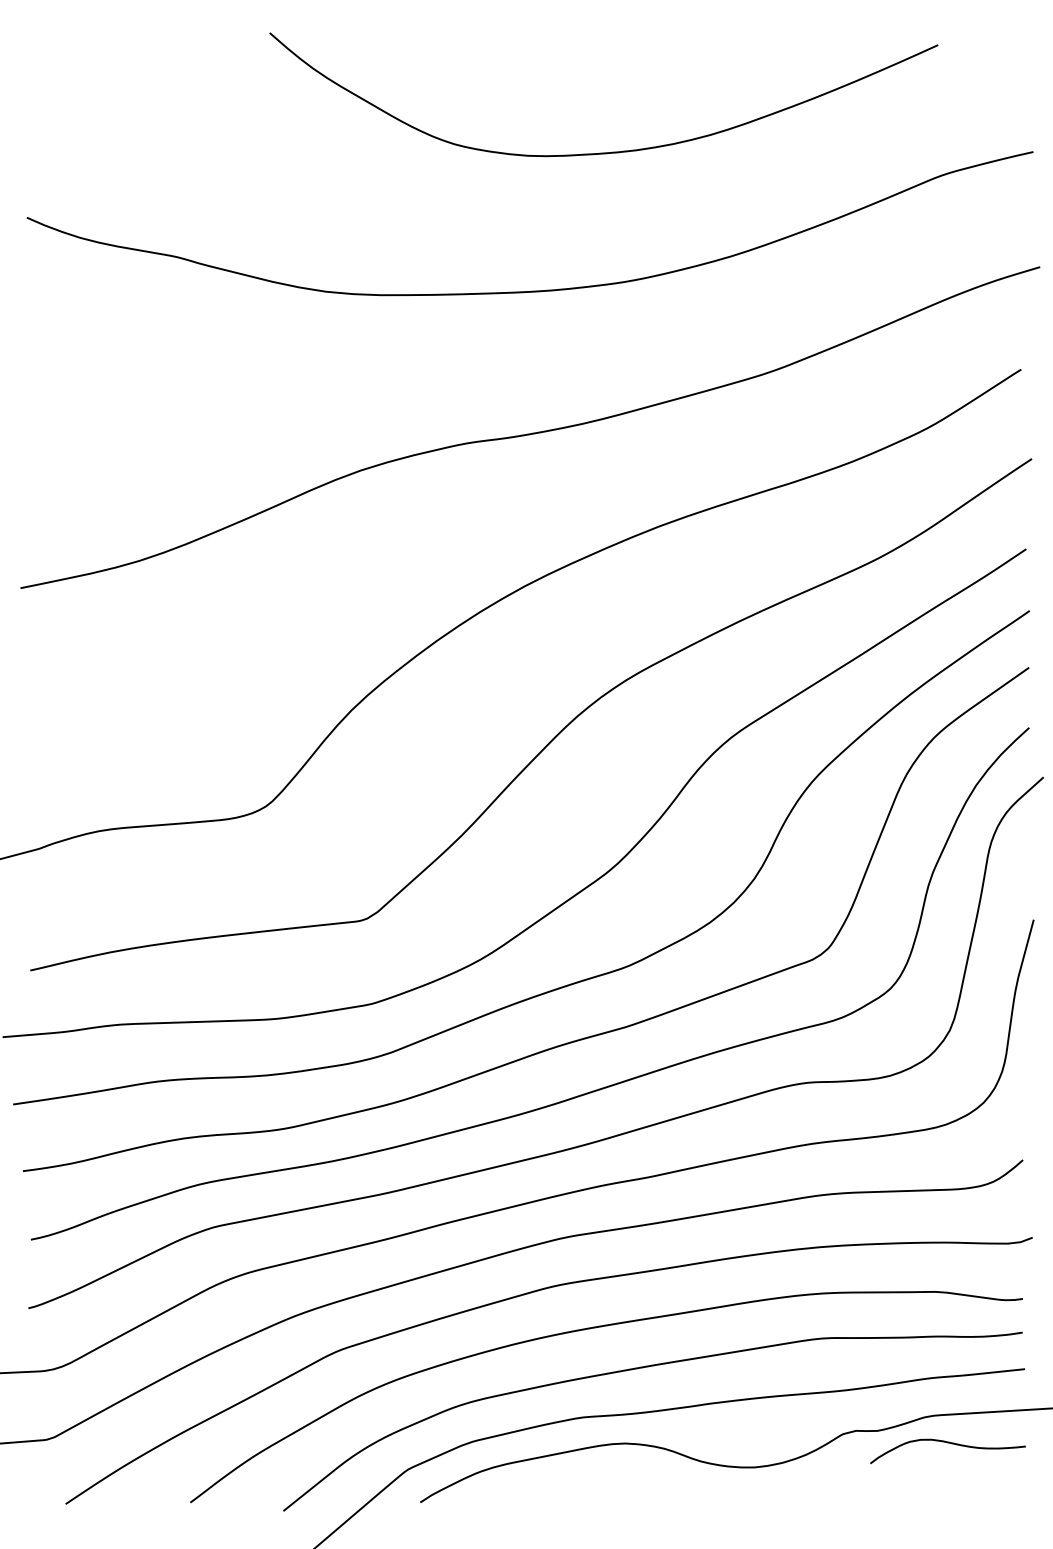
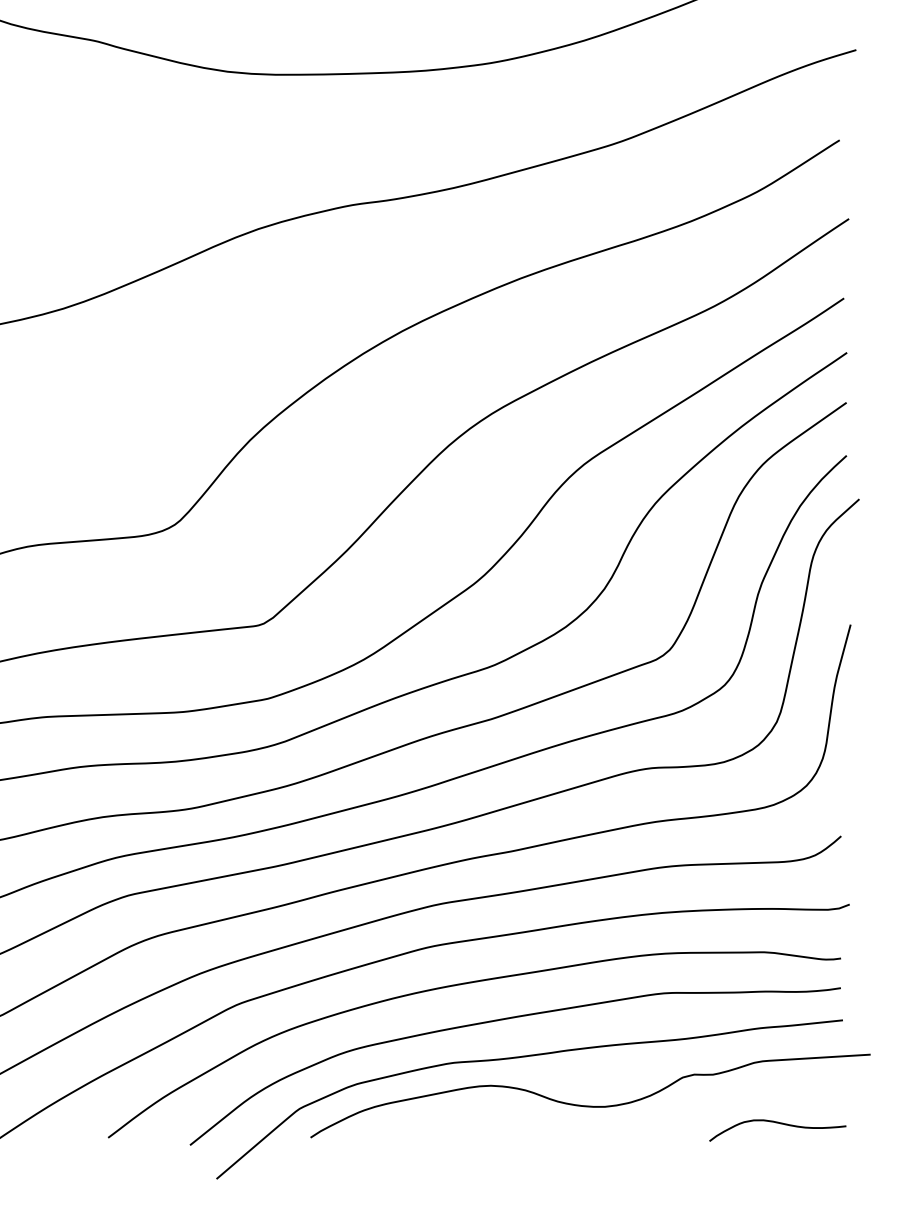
curve: (947, 1443) -> (777, 1123), moved

